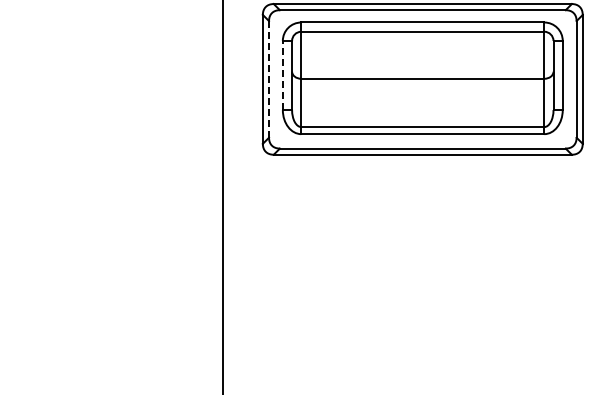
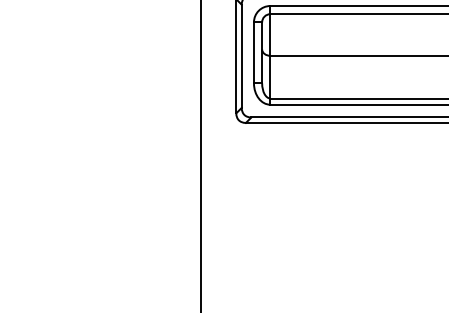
line: (282, 75) -> (253, 52), dashed -> solid
line: (269, 78) -> (242, 55), dashed -> solid

